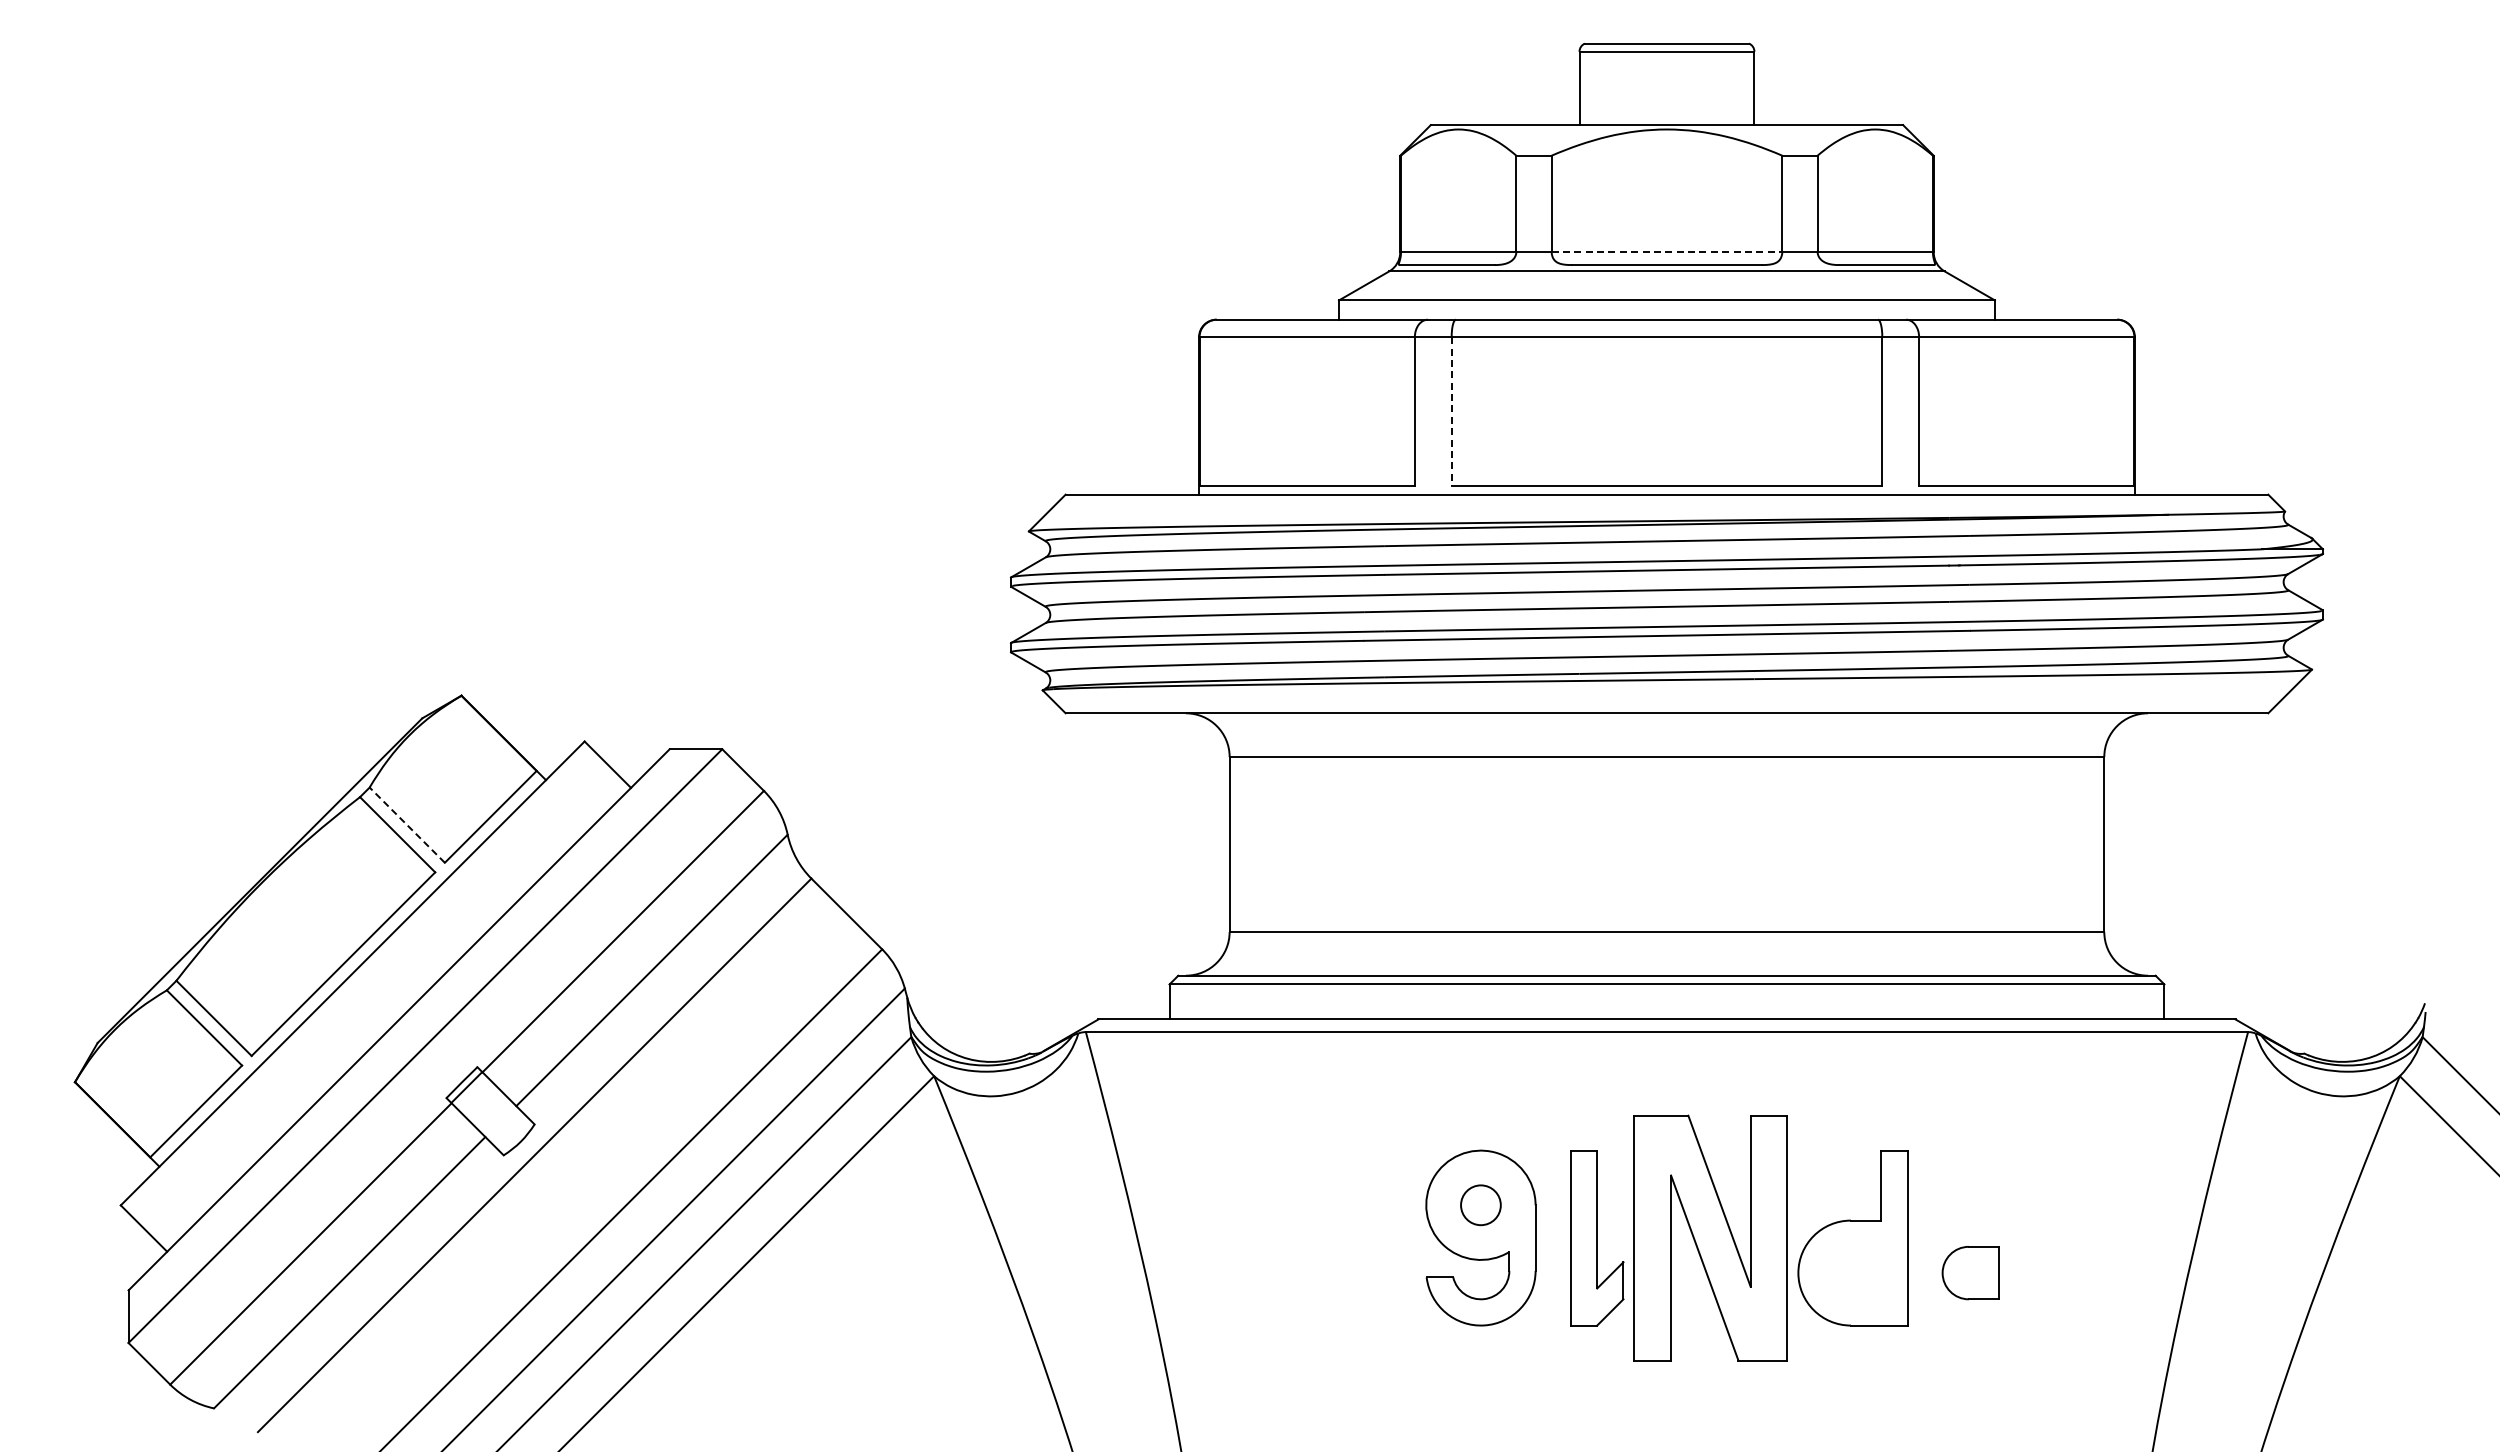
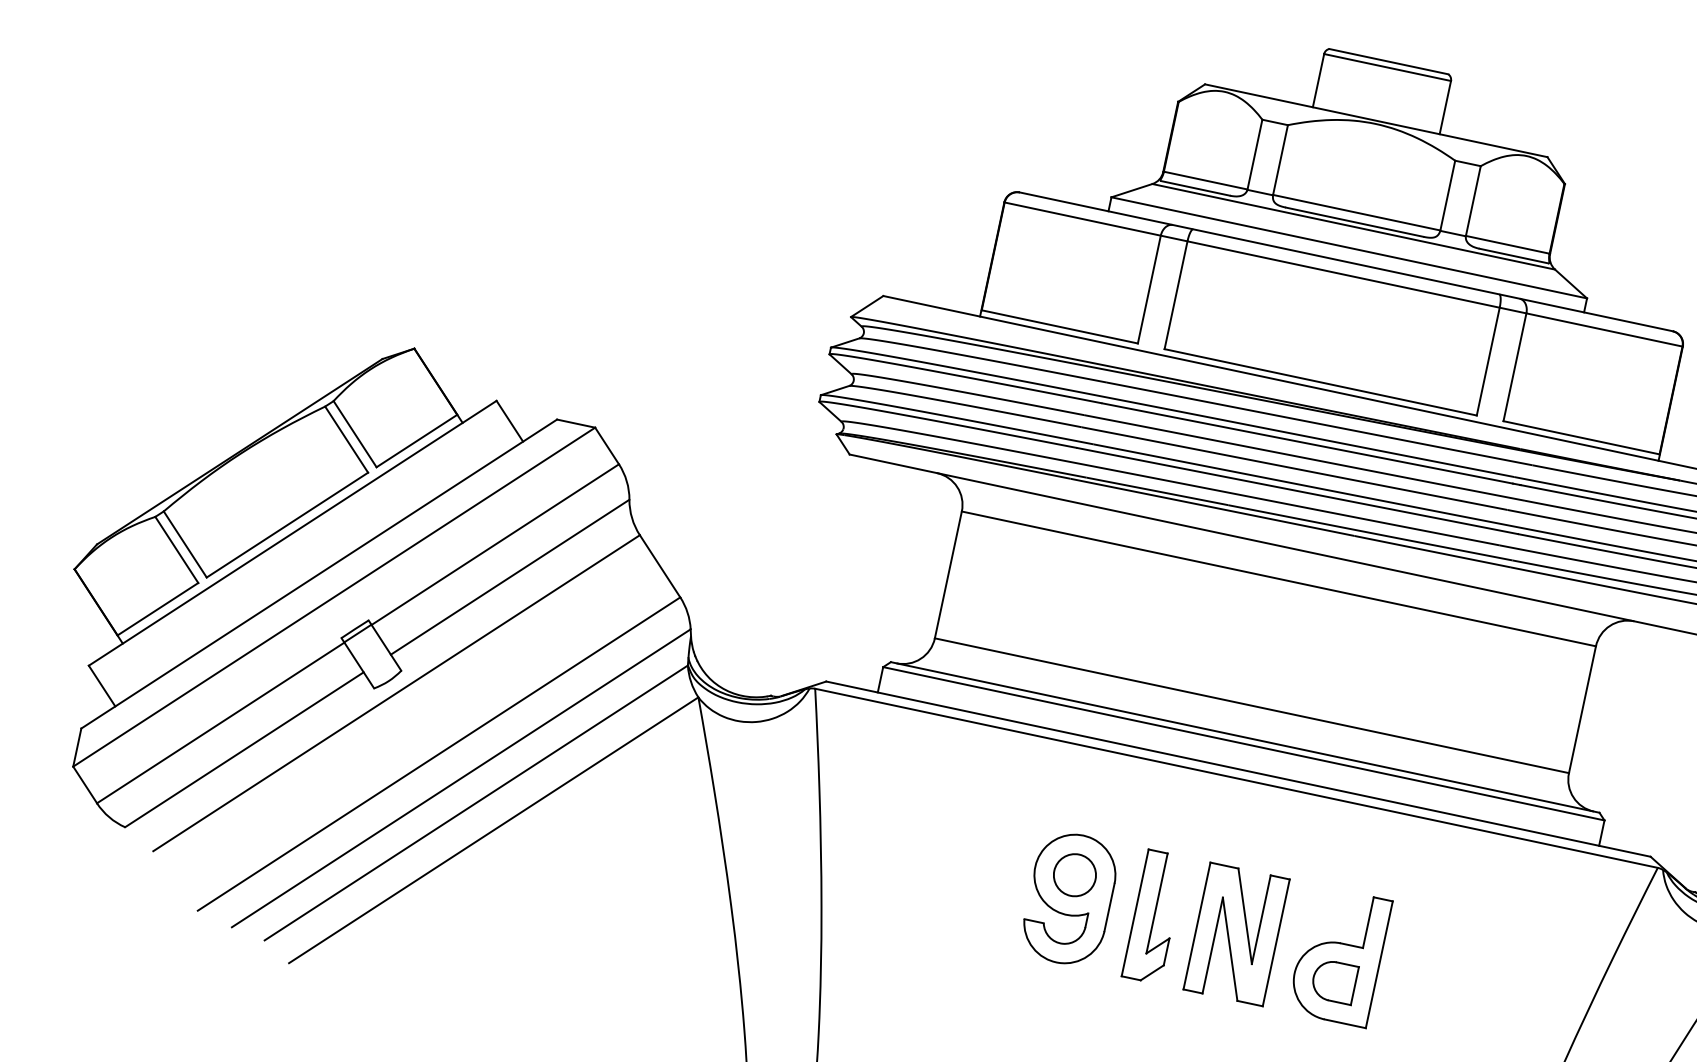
line: (1667, 251) -> (1357, 212), dashed -> solid
line: (1451, 412) -> (1175, 295), dashed -> solid
line: (406, 824) -> (354, 433), dashed -> solid
circle: (1480, 1204) -> (1074, 874), size x1.43
part: (1710, 1237) -> (1236, 933), size x0.71
part: (1970, 1273) -> (1333, 981), moved

